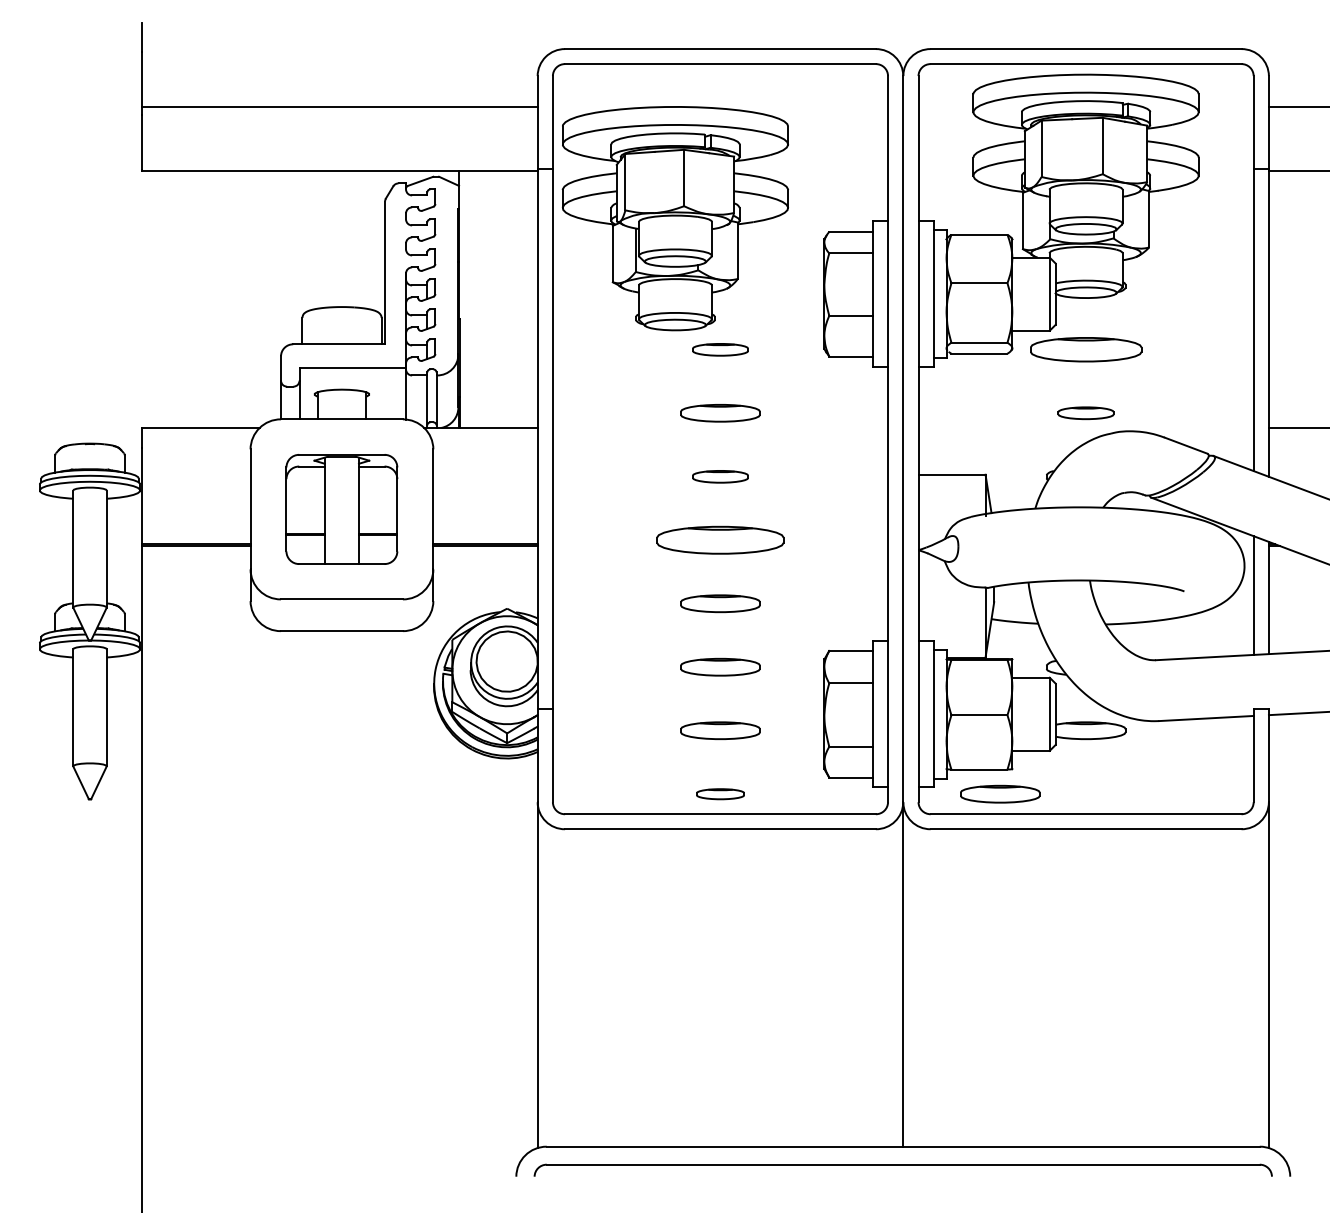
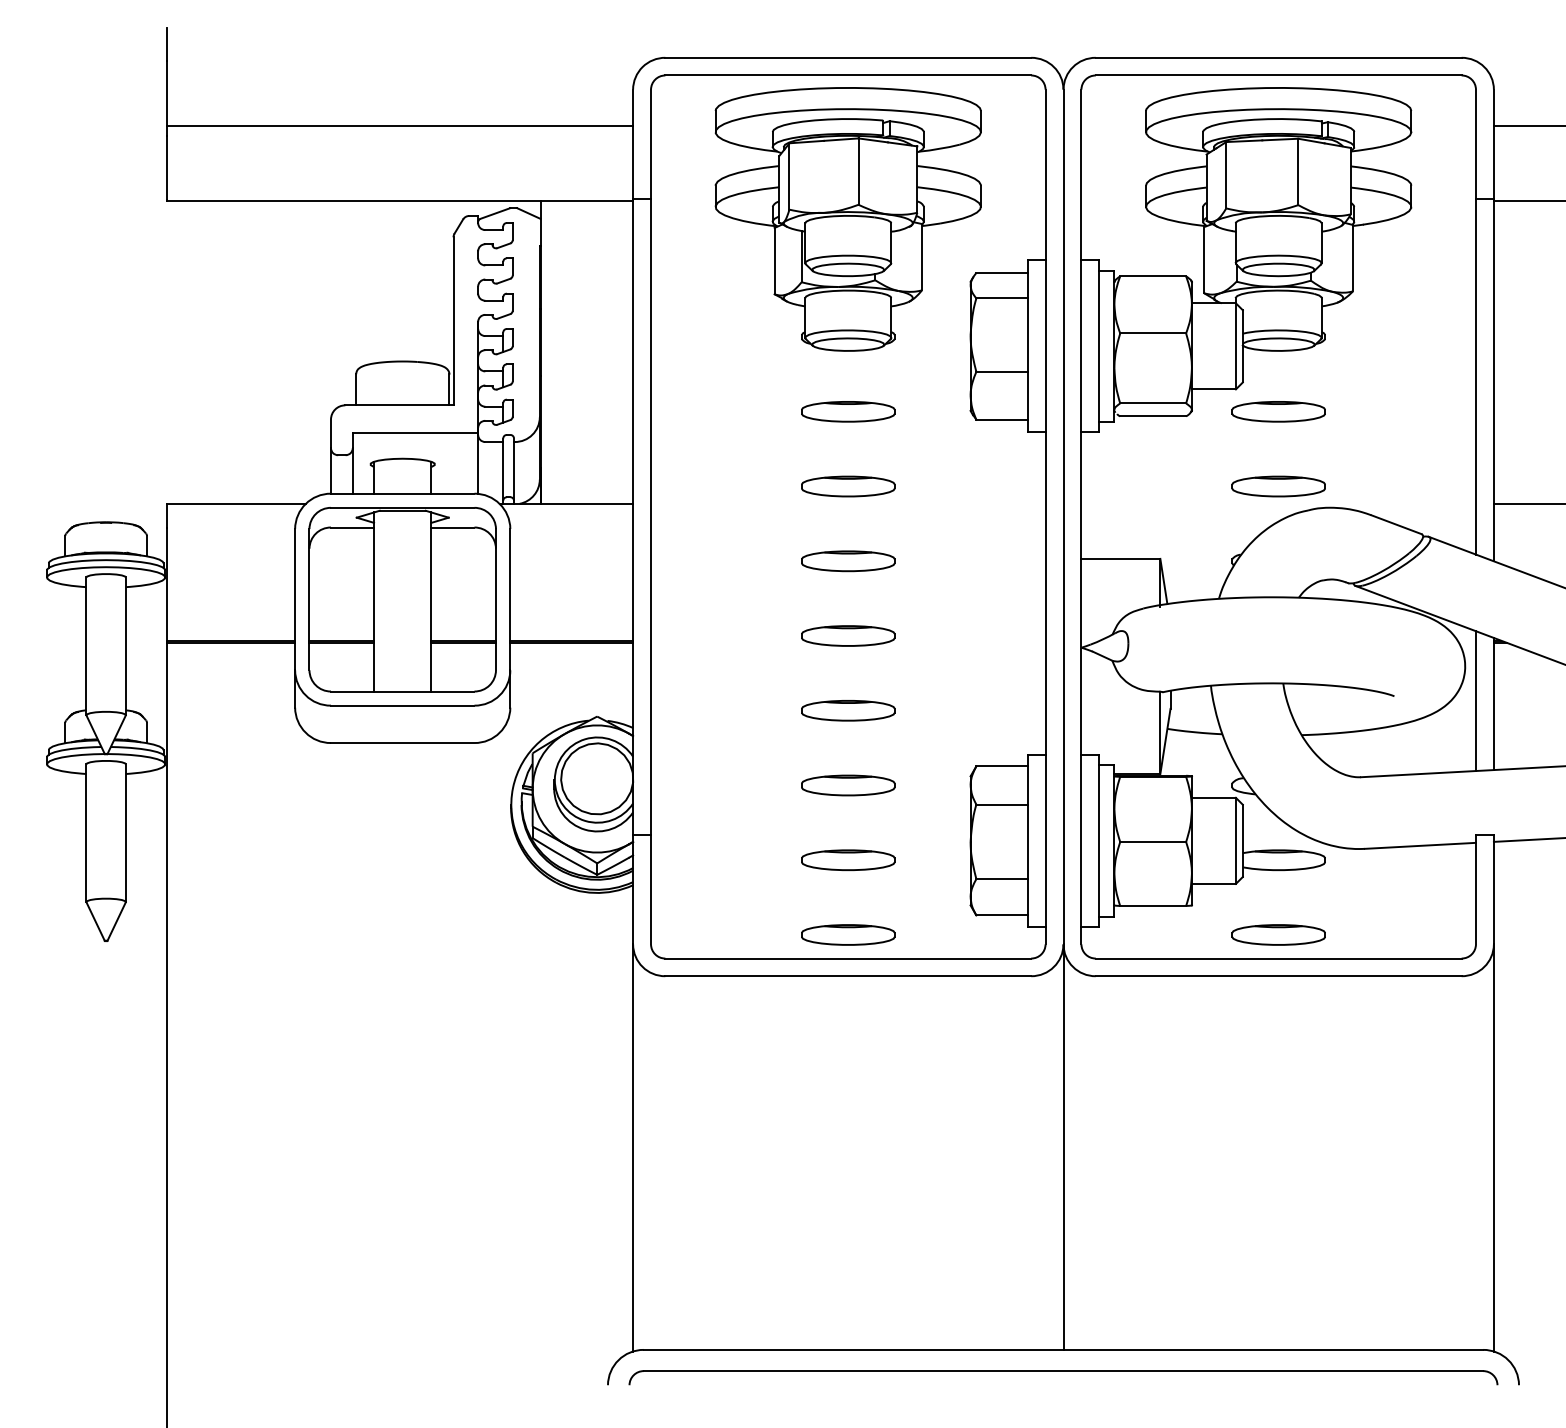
part: (674, 218) -> (847, 219), moved
part: (720, 349) -> (848, 411), size x1.43
part: (1085, 349) -> (1278, 411), size x0.71
part: (1085, 413) -> (1278, 486), size x1.43
part: (720, 476) -> (848, 561), size x1.43
part: (341, 509) -> (402, 599), size x1.43
part: (720, 539) -> (848, 635), size x0.62
part: (720, 793) -> (848, 934), size x1.67
part: (1000, 793) -> (1278, 934), moved

